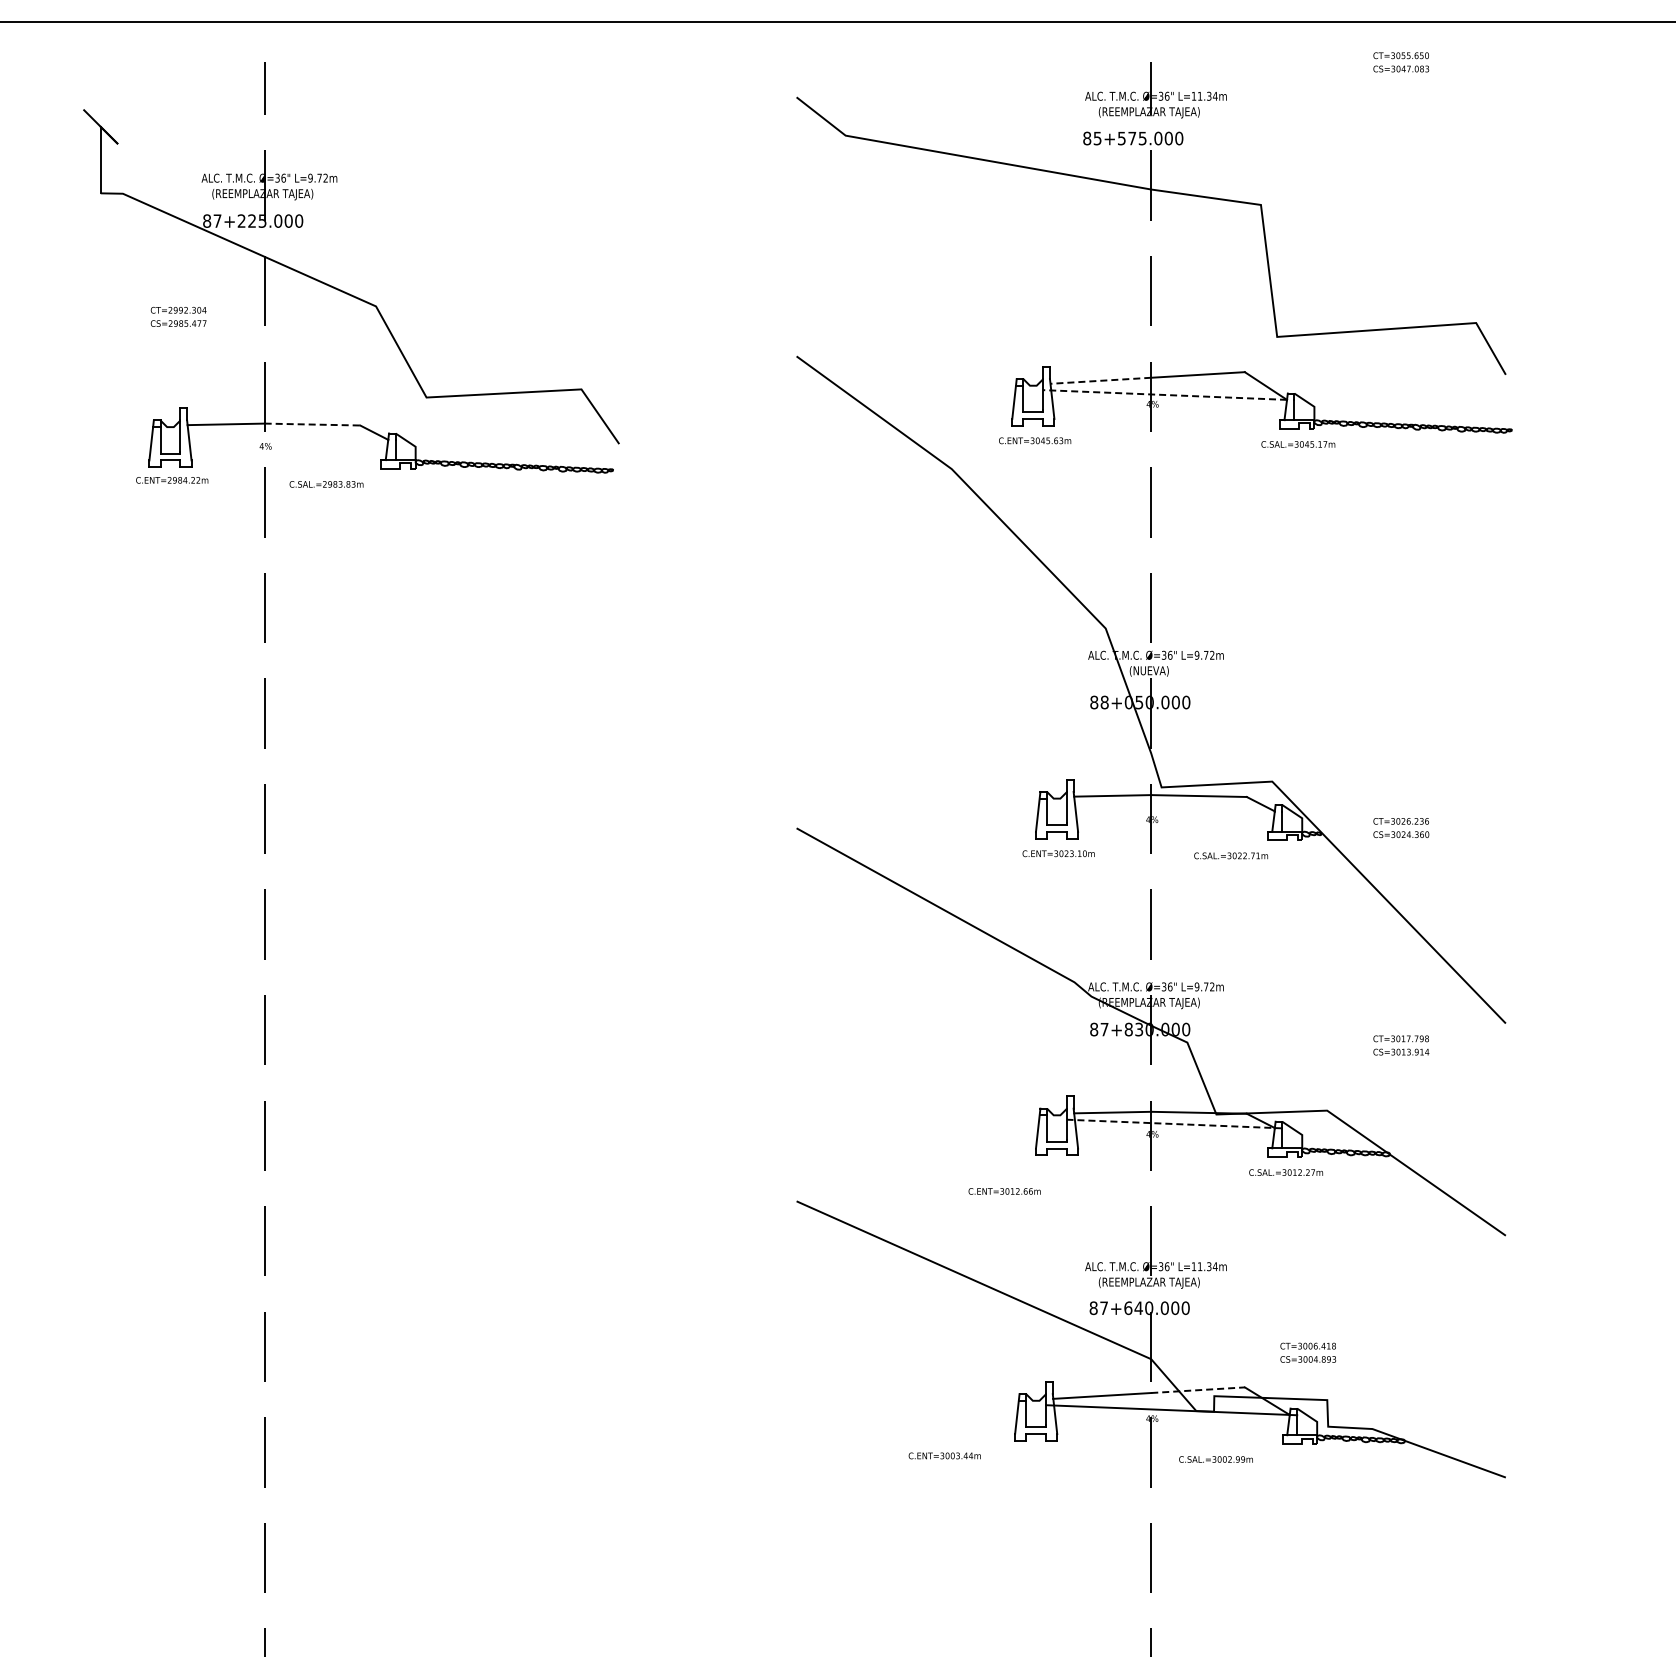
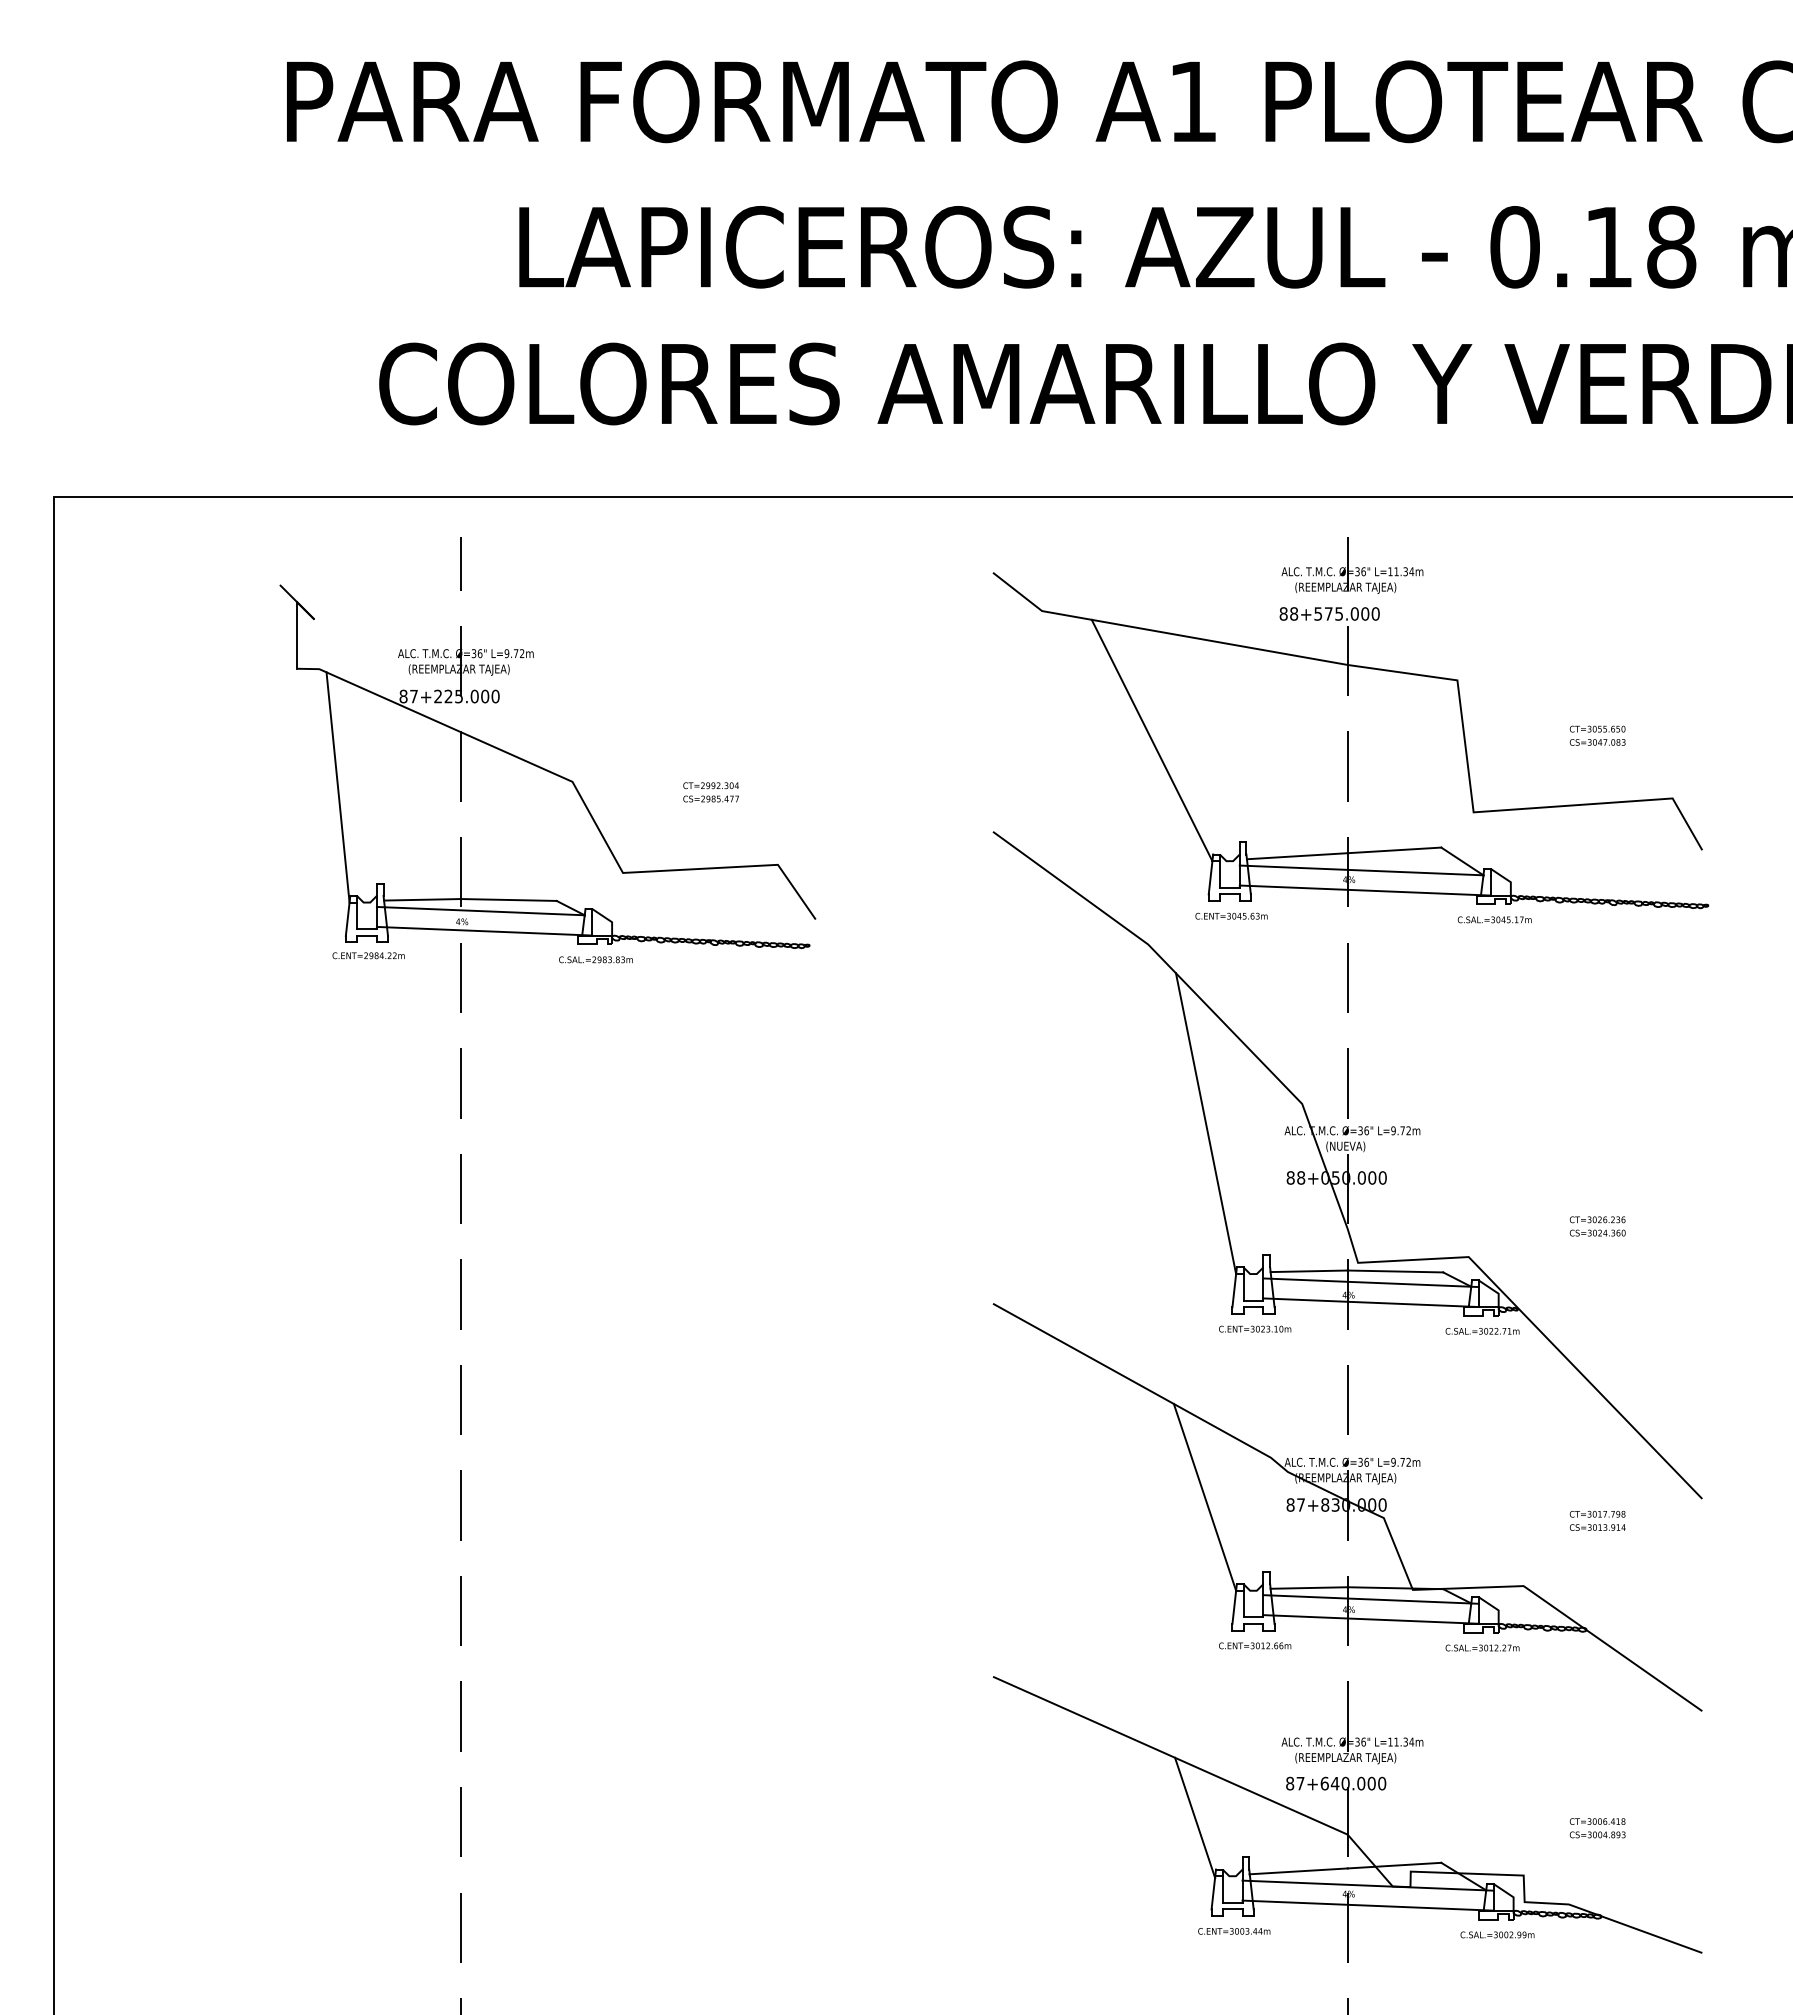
text: (1401, 62) -> (1597, 735), moved
text: (1098, 138) -> (1294, 613), 85+575.000 -> 88+575.000
line: (955, 265) -> (1151, 740), added
line: (141, 312) -> (337, 787), added
text: (178, 317) -> (710, 792), moved
line: (1100, 381) -> (1296, 856), dashed -> solid
line: (1165, 395) -> (1361, 870), dashed -> solid
line: (1168, 415) -> (1364, 890), added
line: (312, 424) -> (508, 899), dashed -> solid
line: (284, 435) -> (480, 910), added
line: (288, 455) -> (484, 930), added
text: (326, 484) -> (595, 959), moved
line: (1009, 648) -> (1205, 1123), added
line: (1174, 807) -> (1370, 1282), added
line: (1174, 827) -> (1370, 1302), added
text: (1401, 828) -> (1597, 1226), moved
text: (1231, 856) -> (1482, 1331), moved
line: (1008, 1021) -> (1204, 1496), added
line: (1175, 1124) -> (1371, 1599), dashed -> solid
line: (1174, 1144) -> (1370, 1619), added
text: (1005, 1191) -> (1255, 1645), moved
line: (999, 1342) -> (1195, 1817), added
text: (1308, 1353) -> (1597, 1828), moved
line: (1198, 1390) -> (1394, 1865), dashed -> solid
line: (1171, 1430) -> (1367, 1905), added
text: (945, 1456) -> (1234, 1931), moved
text: (1216, 1459) -> (1497, 1934), moved

